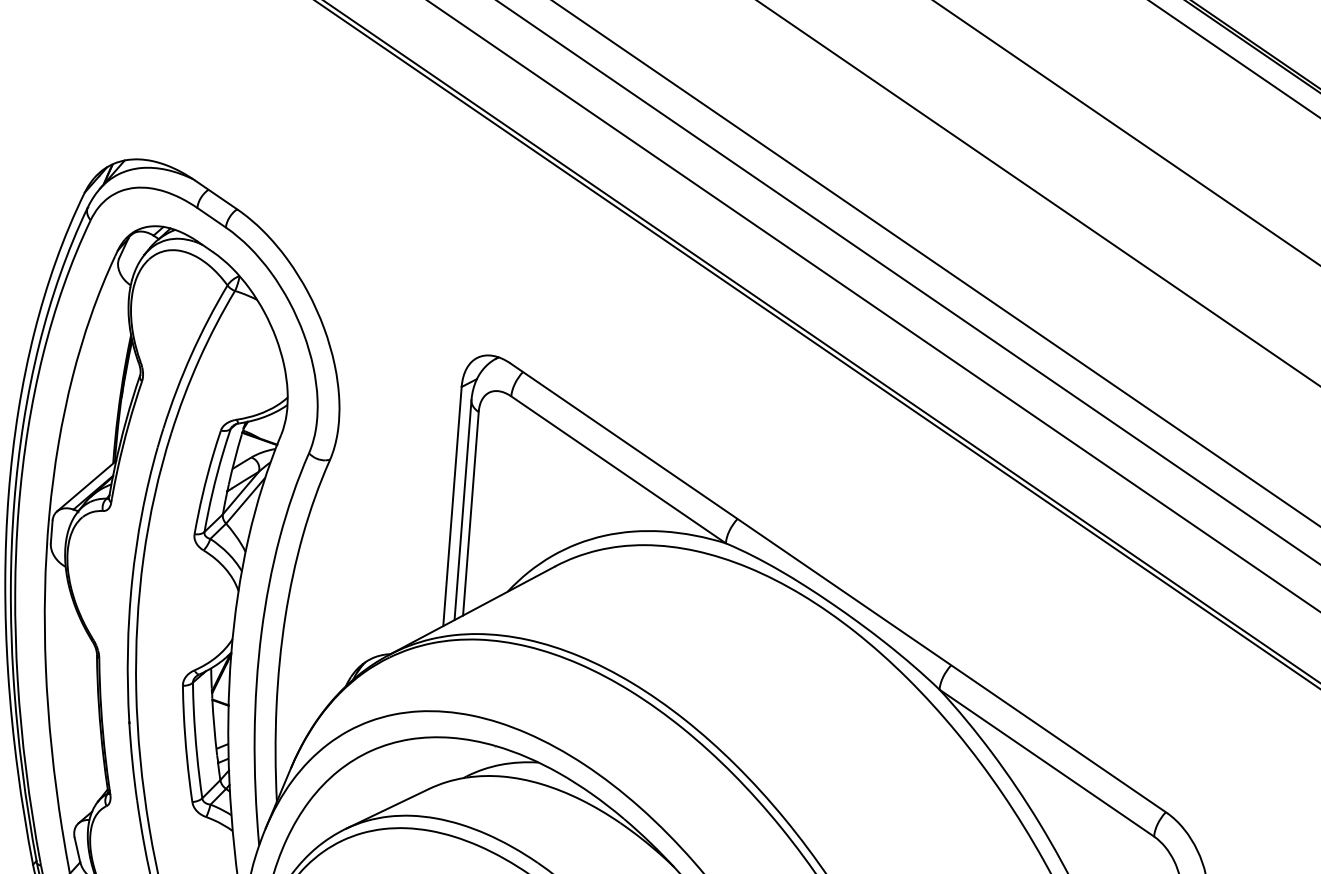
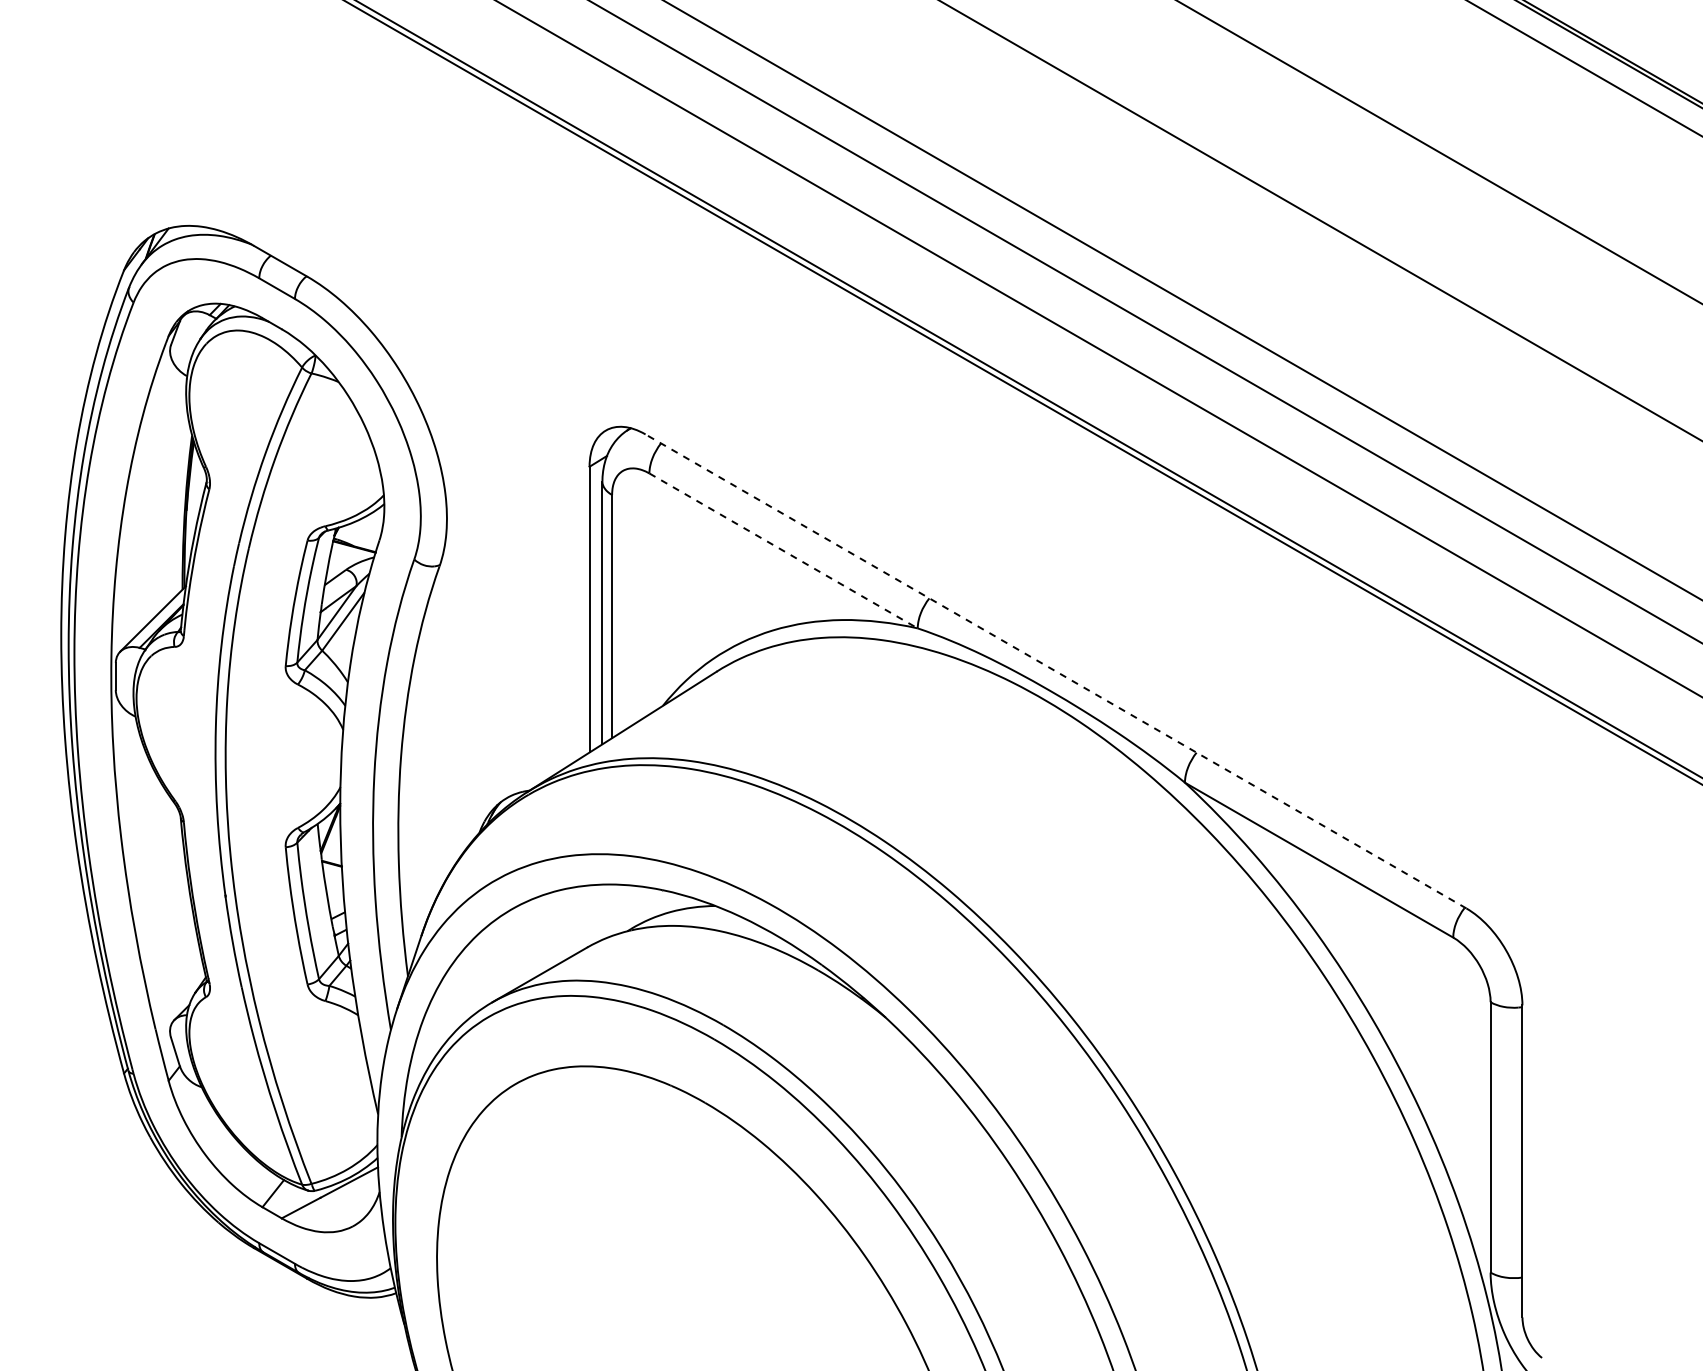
line: (618, 469) -> (783, 550), solid -> dashed
line: (839, 588) -> (1056, 671), solid -> dashed

